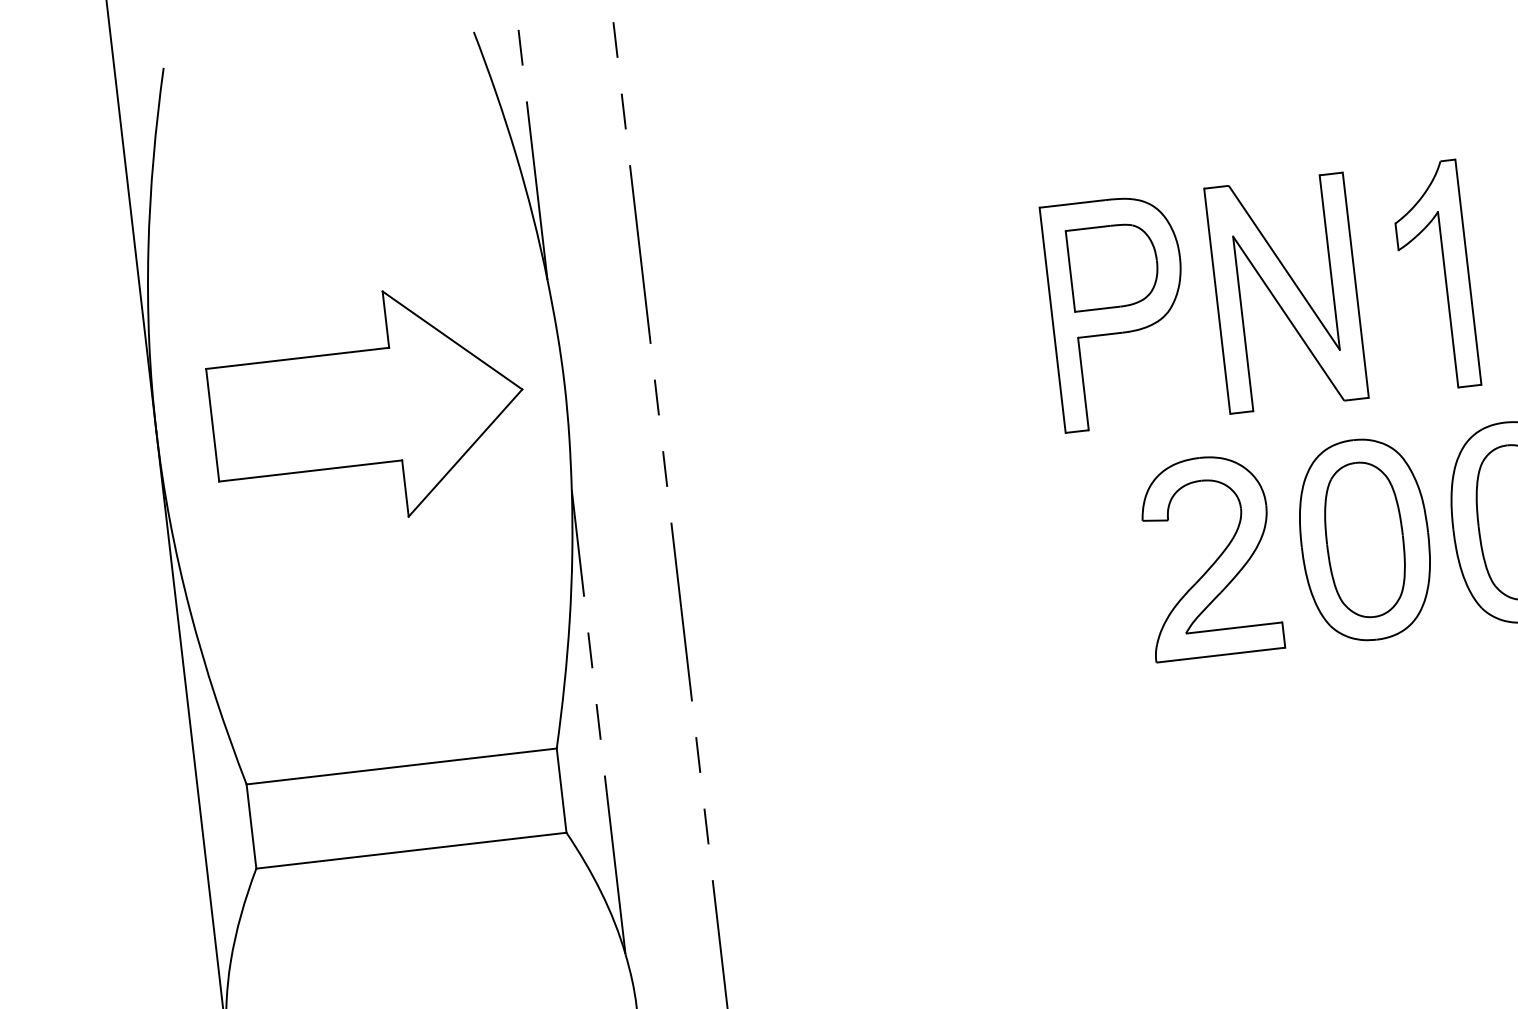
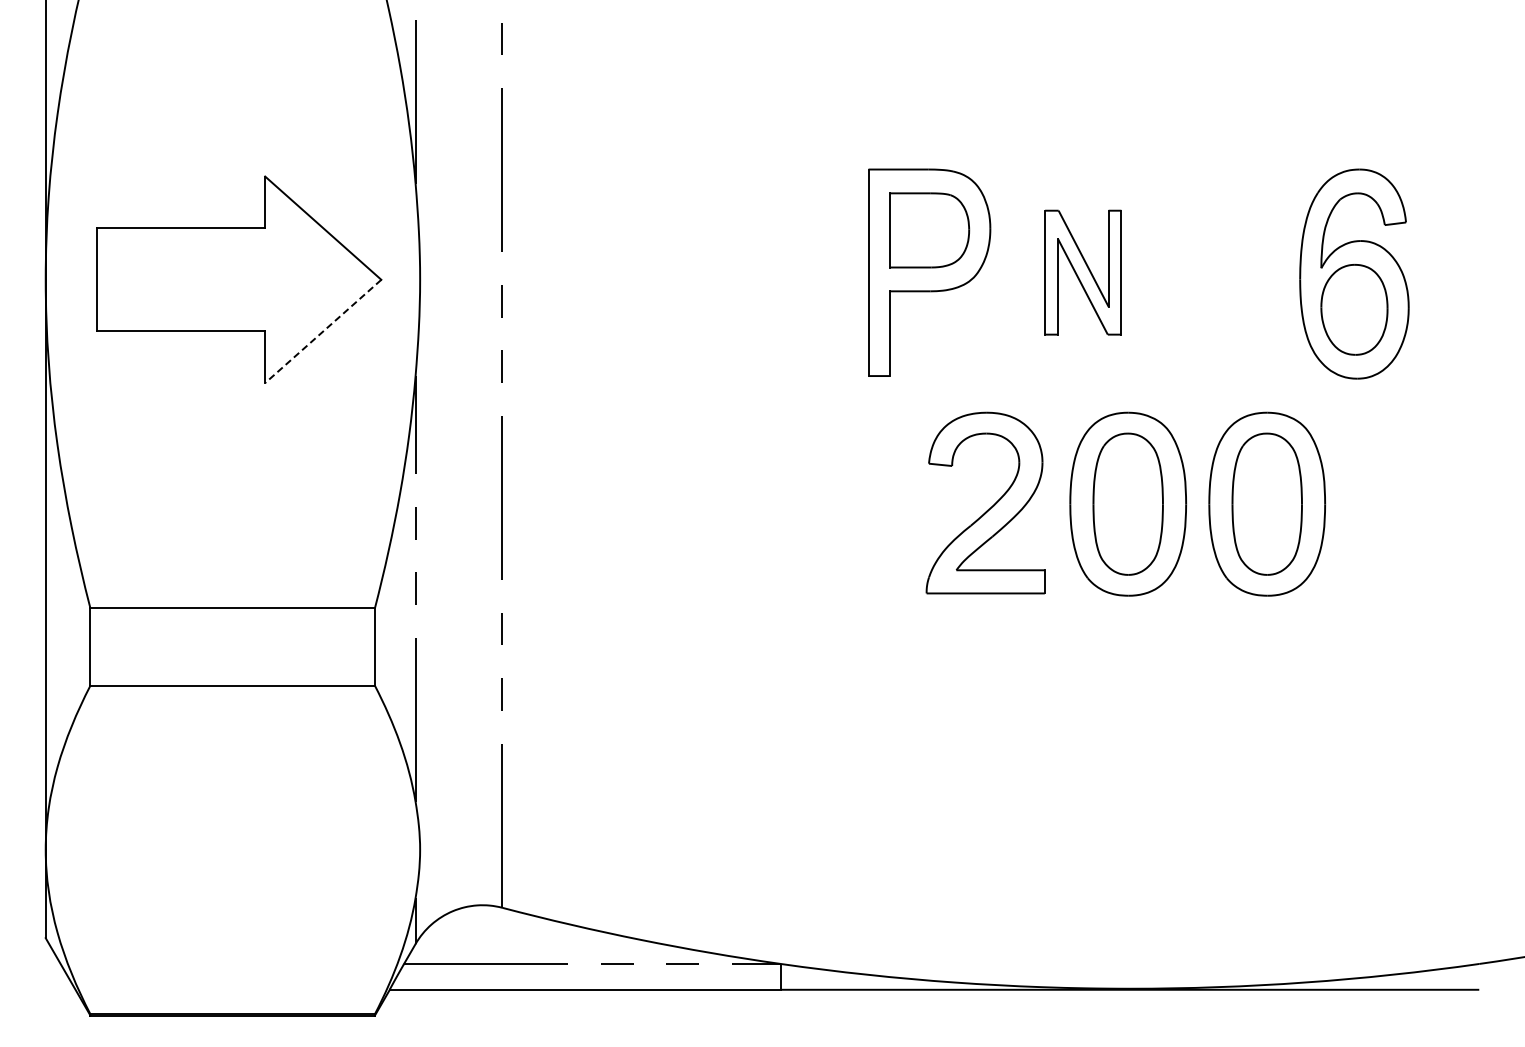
part: (1445, 274) -> (1228, 272), removed
part: (1286, 292) -> (1083, 272), size x0.6
line: (465, 453) -> (323, 331), solid -> dashed

